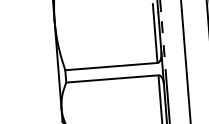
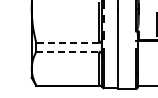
line: (111, 67) -> (67, 43), solid -> dashed
line: (113, 78) -> (68, 51), solid -> dashed

